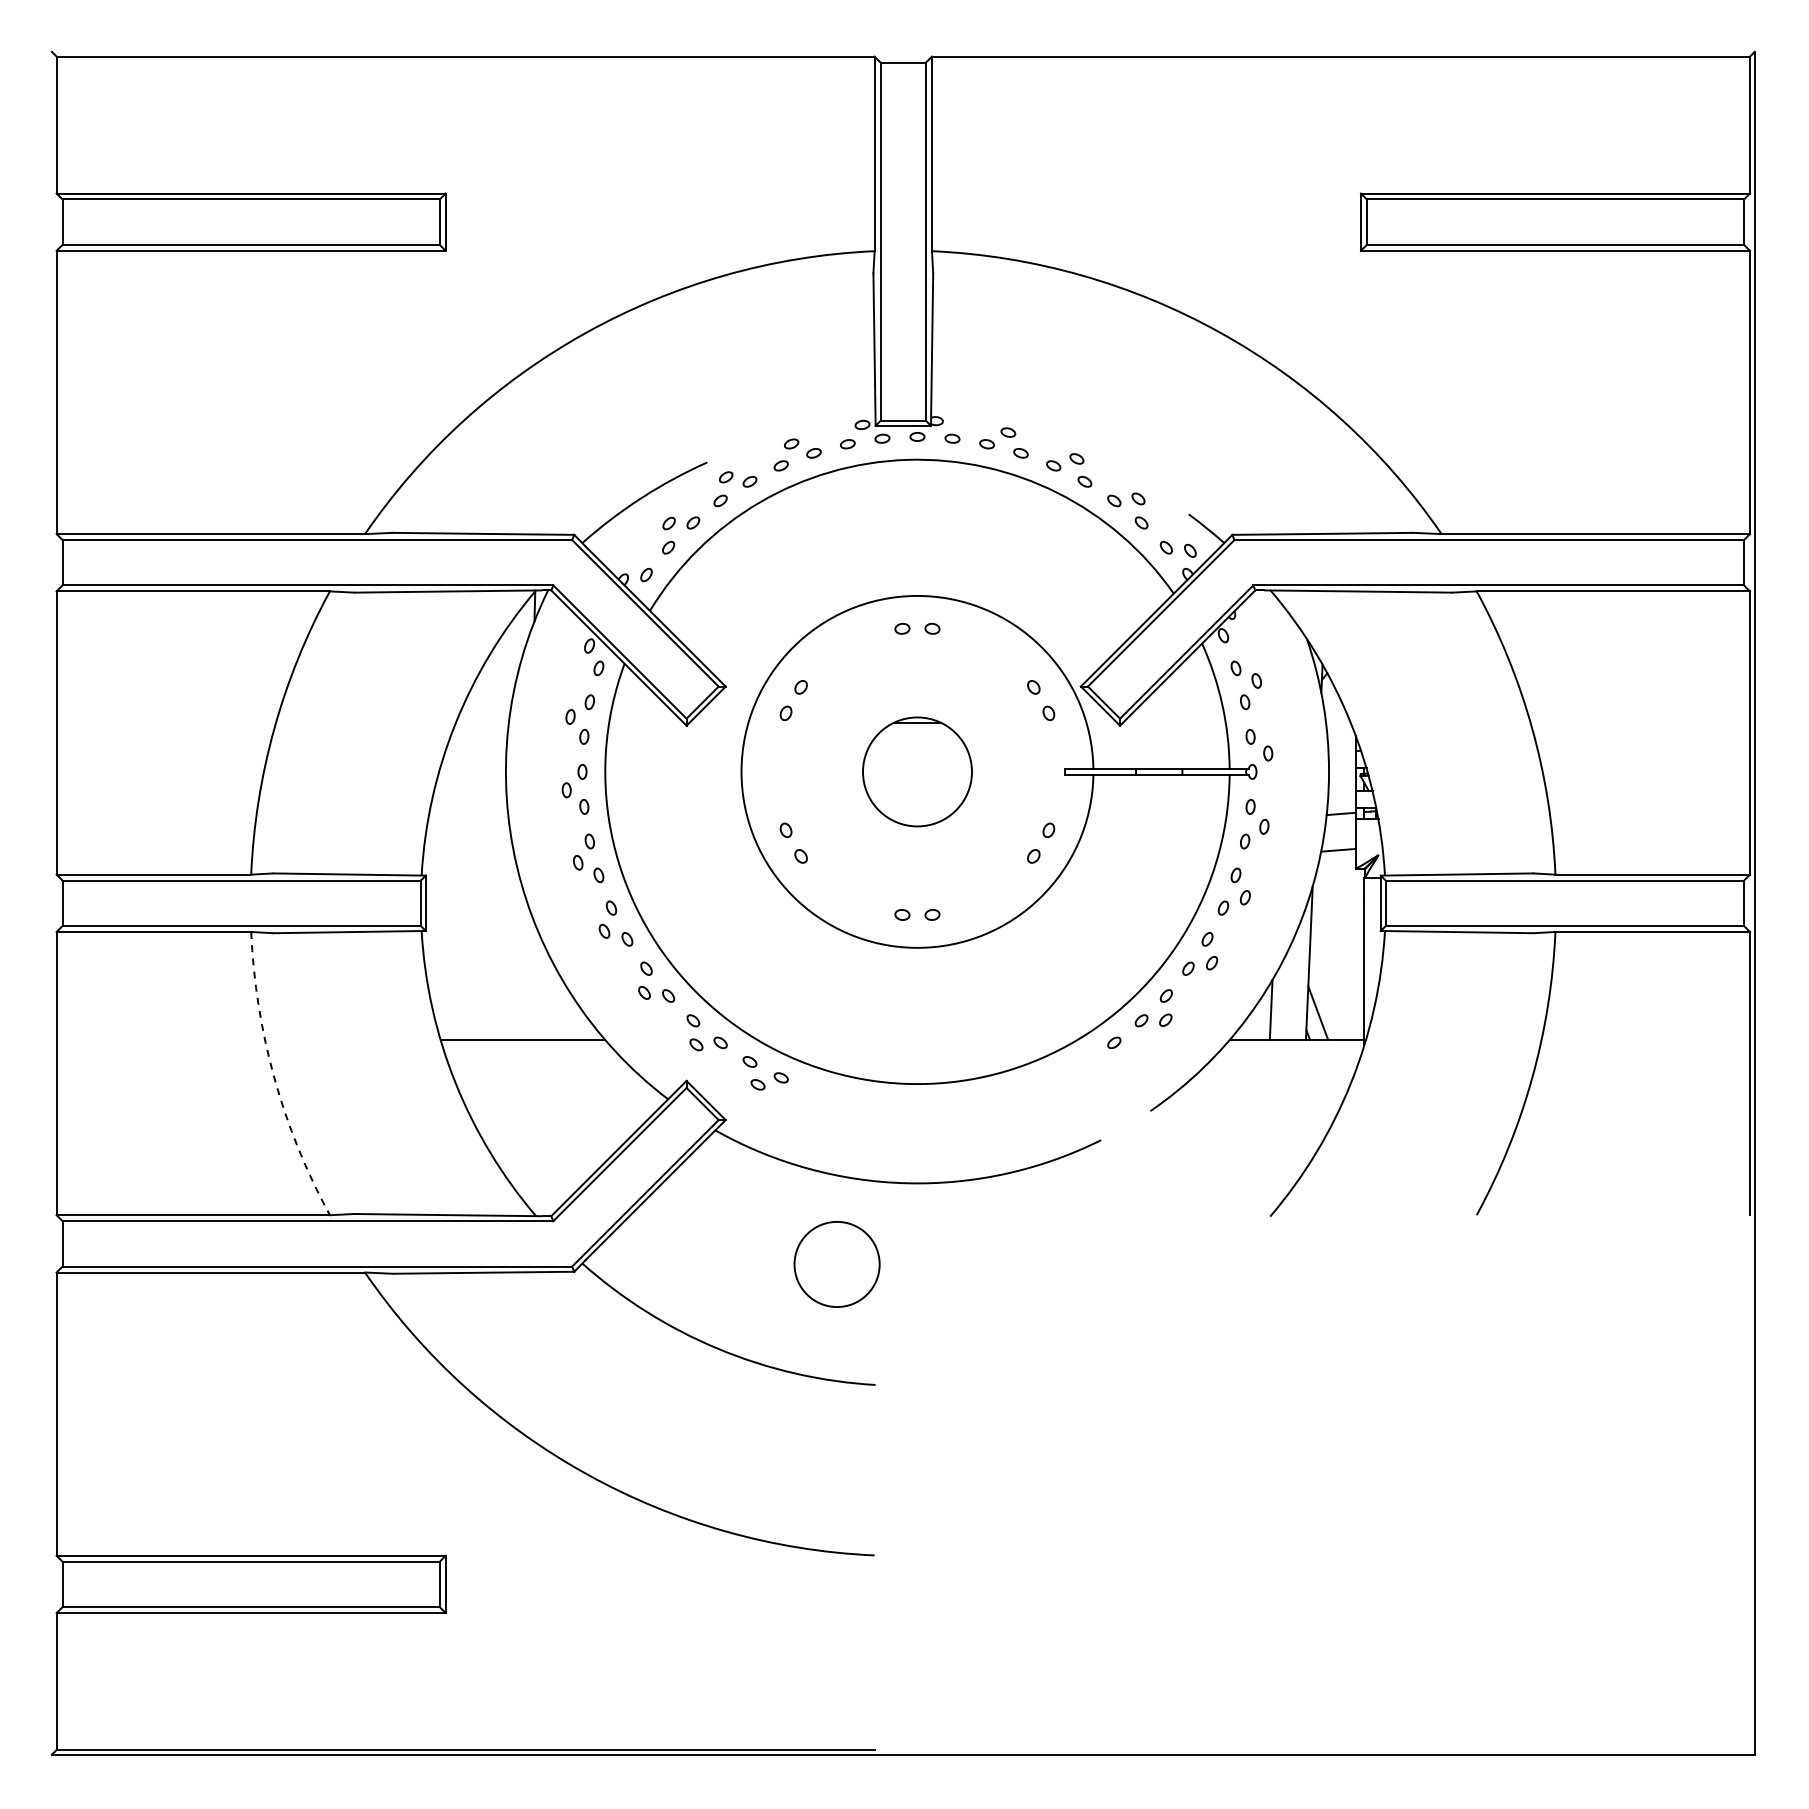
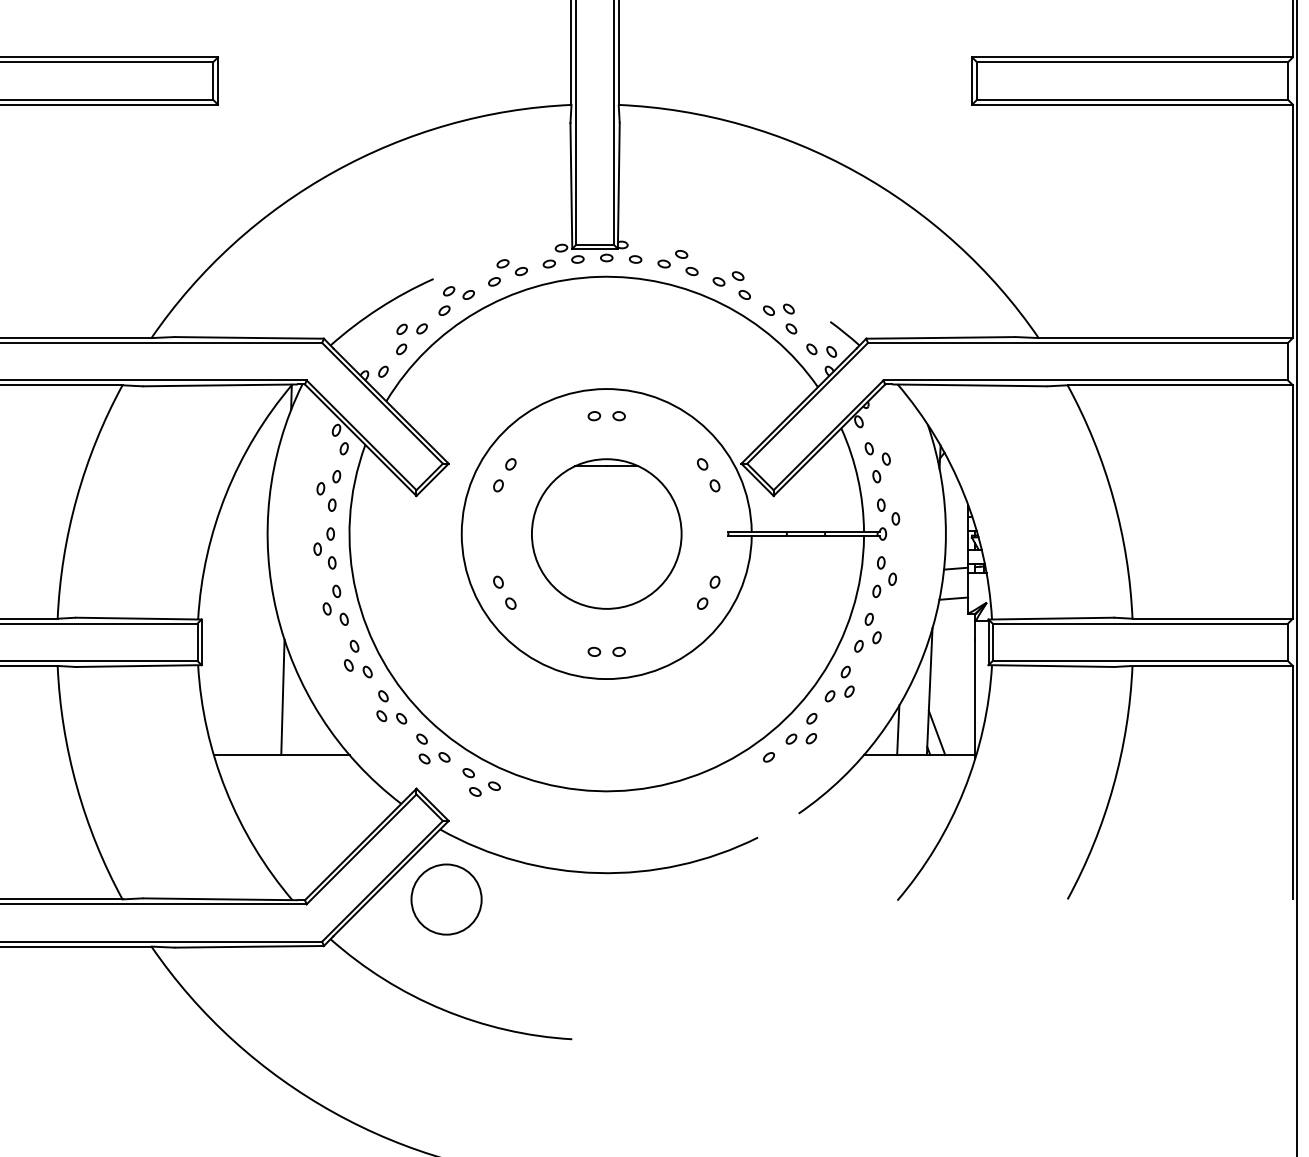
part: (917, 771) -> (606, 533), size x1.67
line: (524, 970) -> (282, 697), added
arc: (274, 1078) -> (76, 786), dashed -> solid
circle: (836, 1264) -> (446, 899), moved

